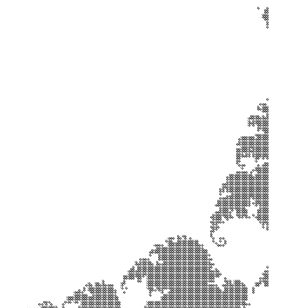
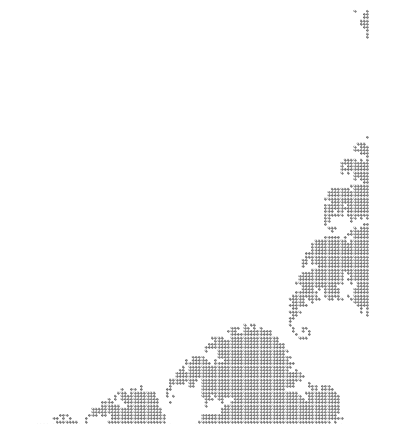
part: (260, 279) -> (357, 384), removed

